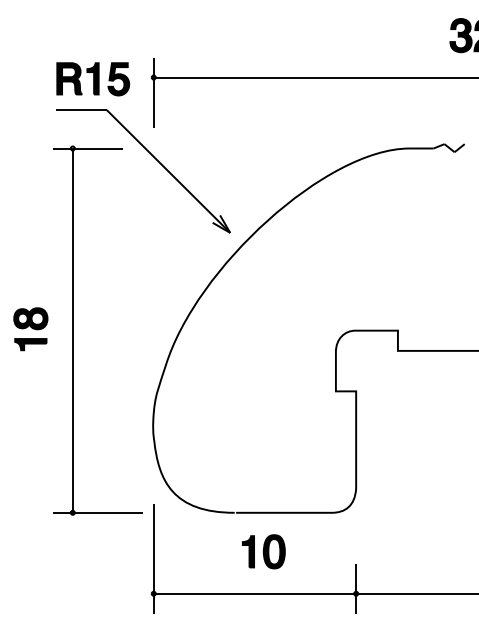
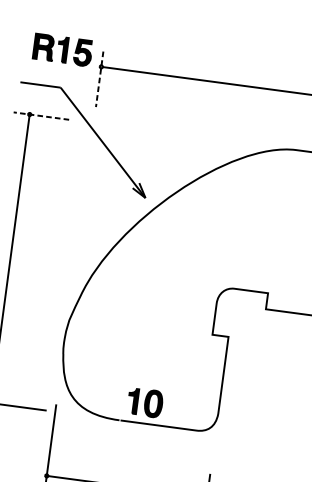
part: (93, 79) -> (63, 50), moved
line: (153, 93) -> (99, 79), solid -> dashed
line: (87, 148) -> (41, 116), solid -> dashed
part: (263, 551) -> (145, 402), moved

